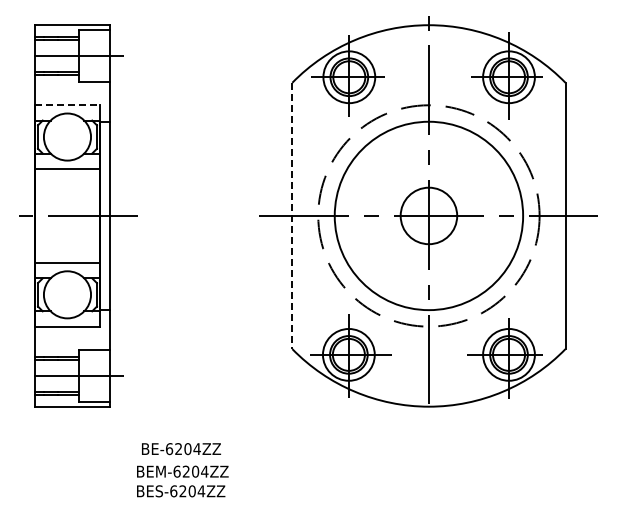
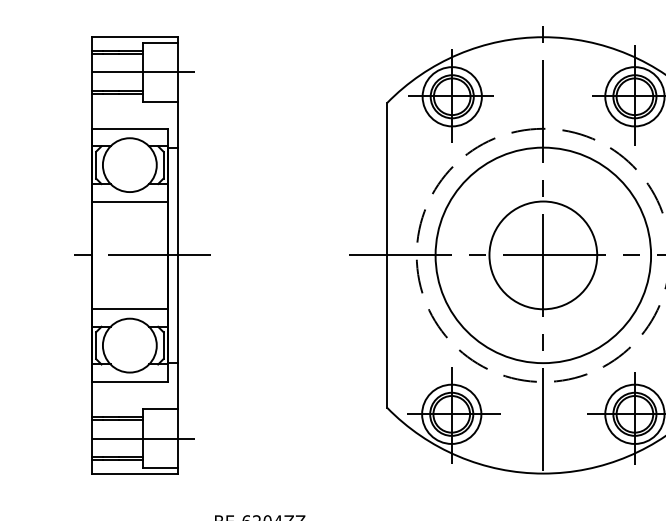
line: (67, 105) -> (129, 129), dashed -> solid
circle: (428, 215) -> (542, 254), size x1.67
line: (292, 216) -> (387, 256), dashed -> solid

